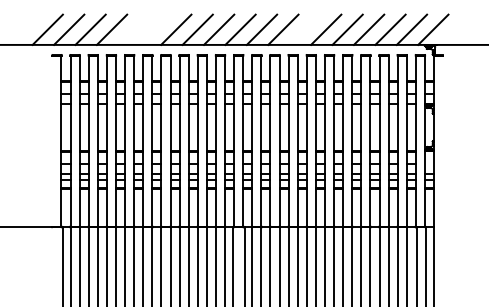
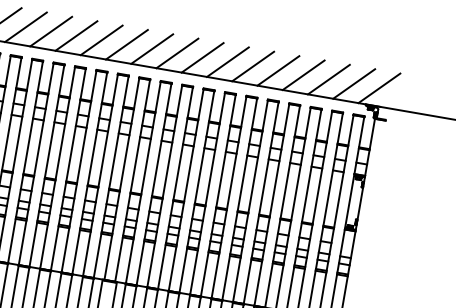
line: (133, 29) -> (26, 26), added
line: (154, 29) -> (50, 31), added
line: (304, 29) -> (227, 61), added

